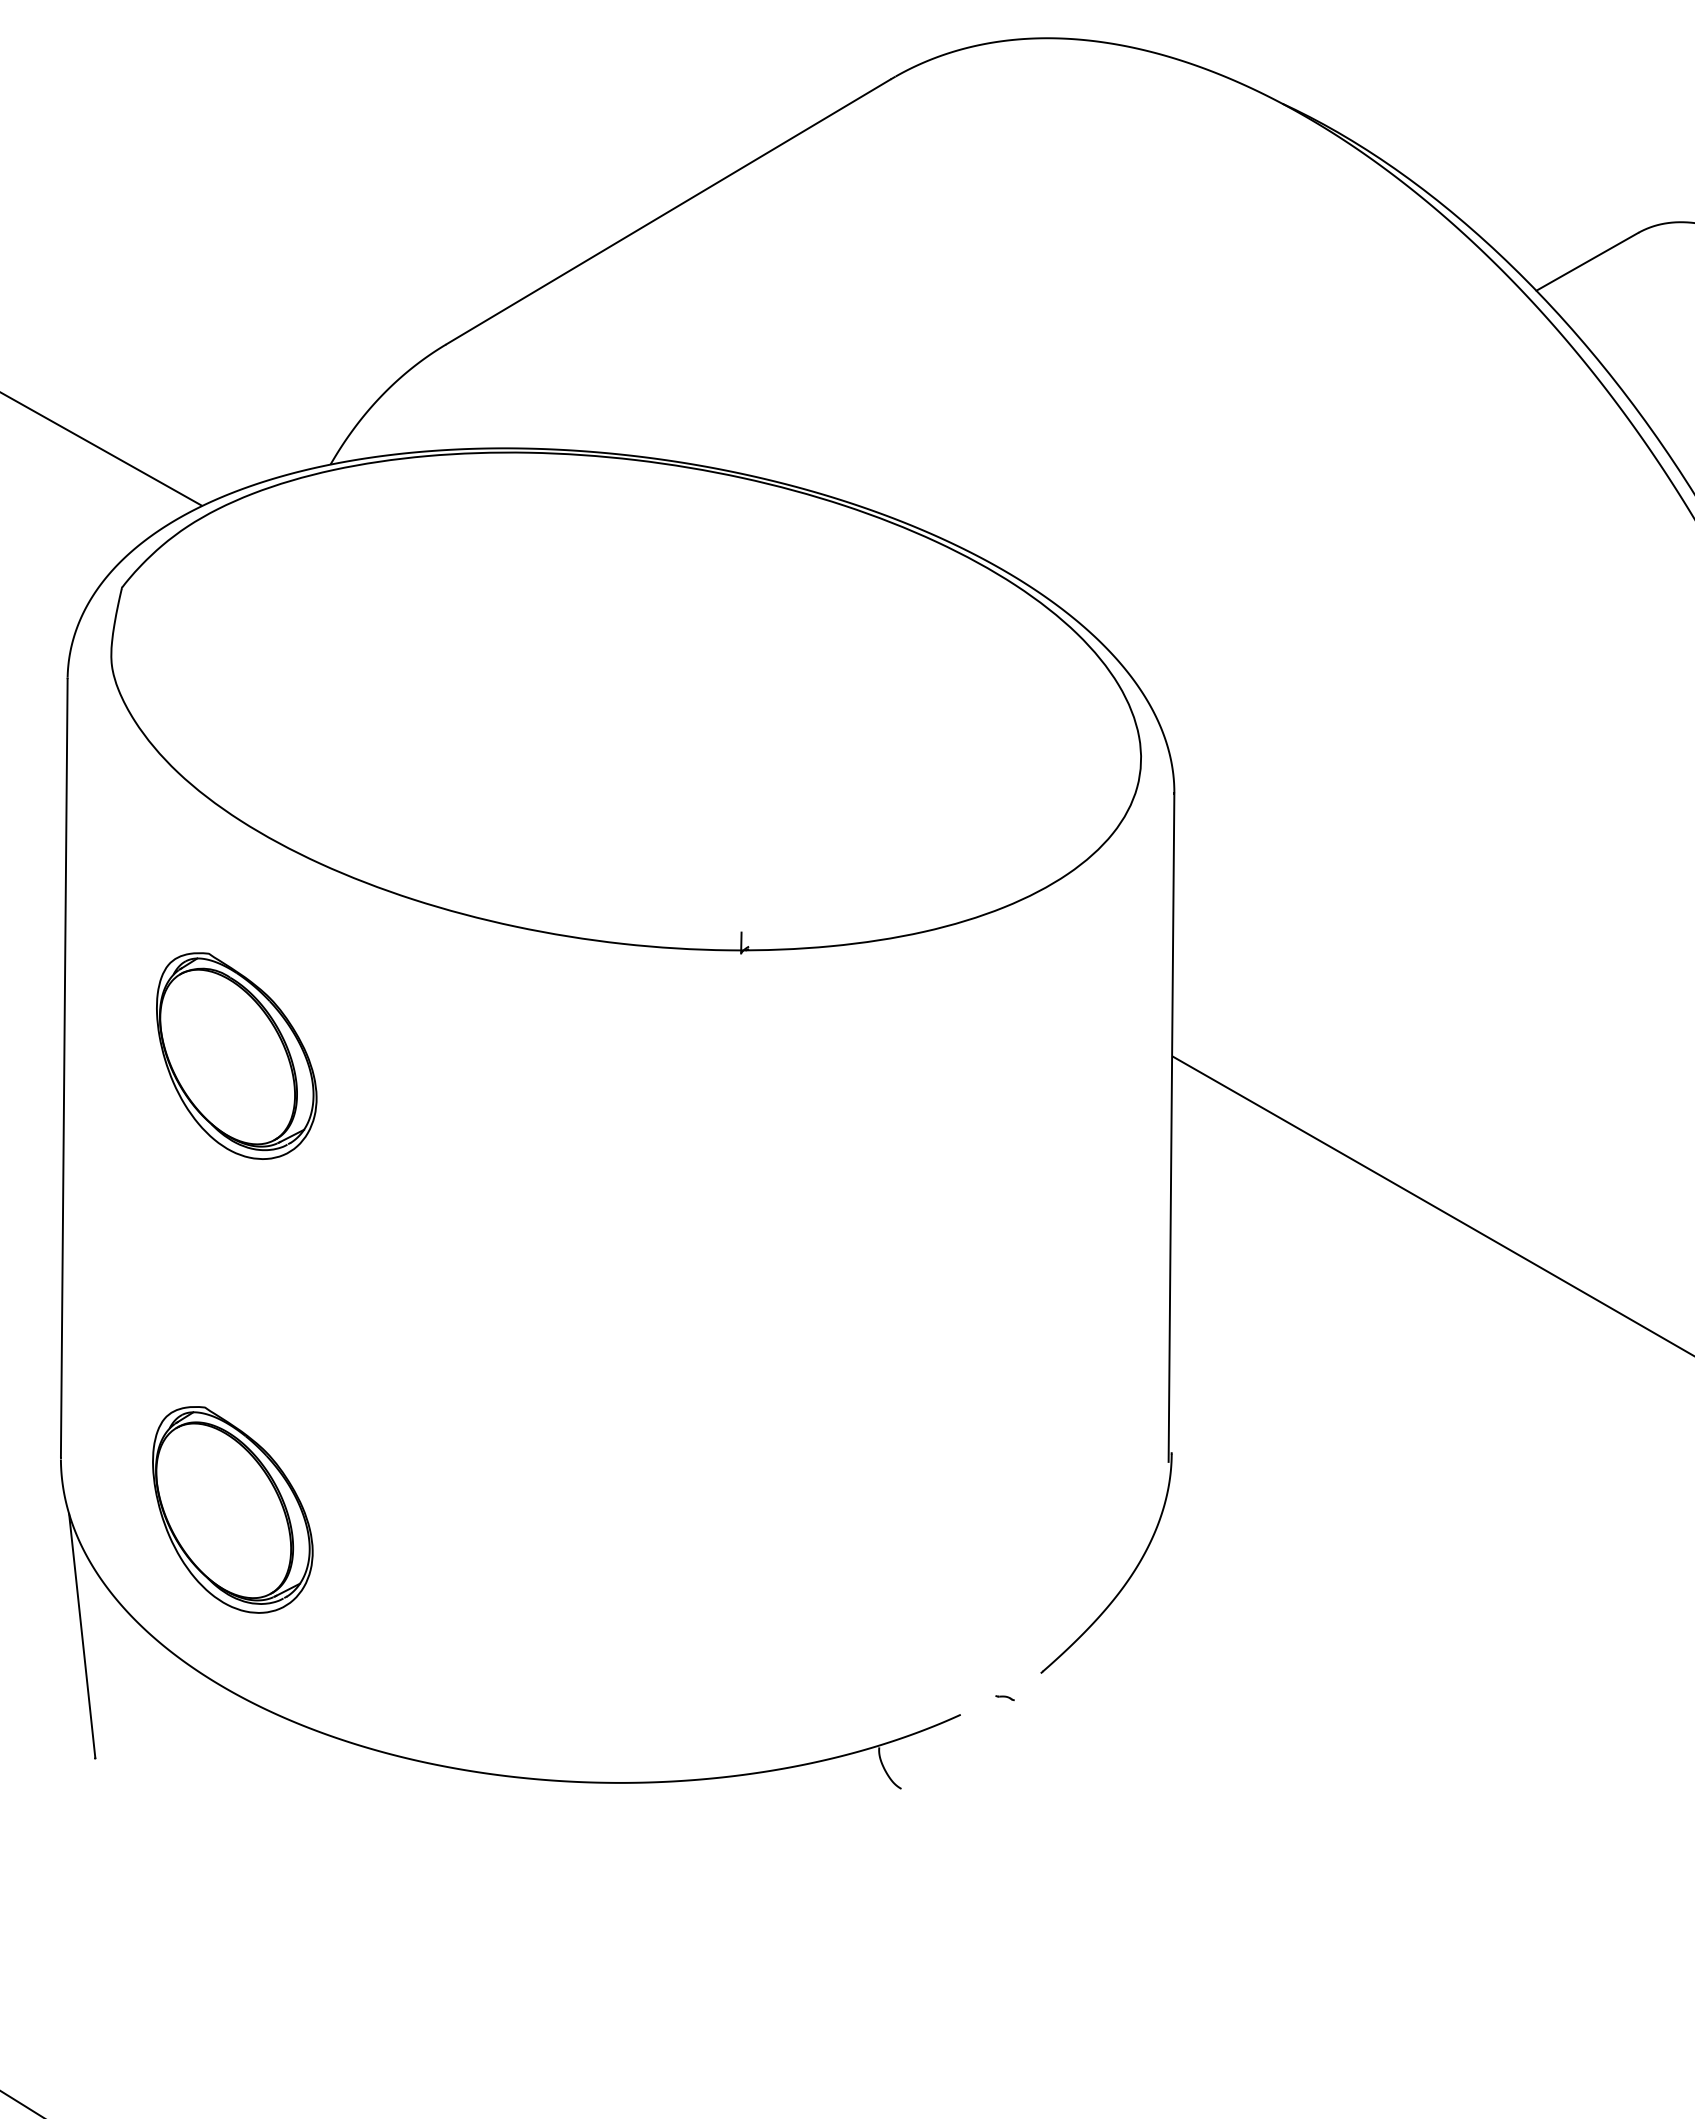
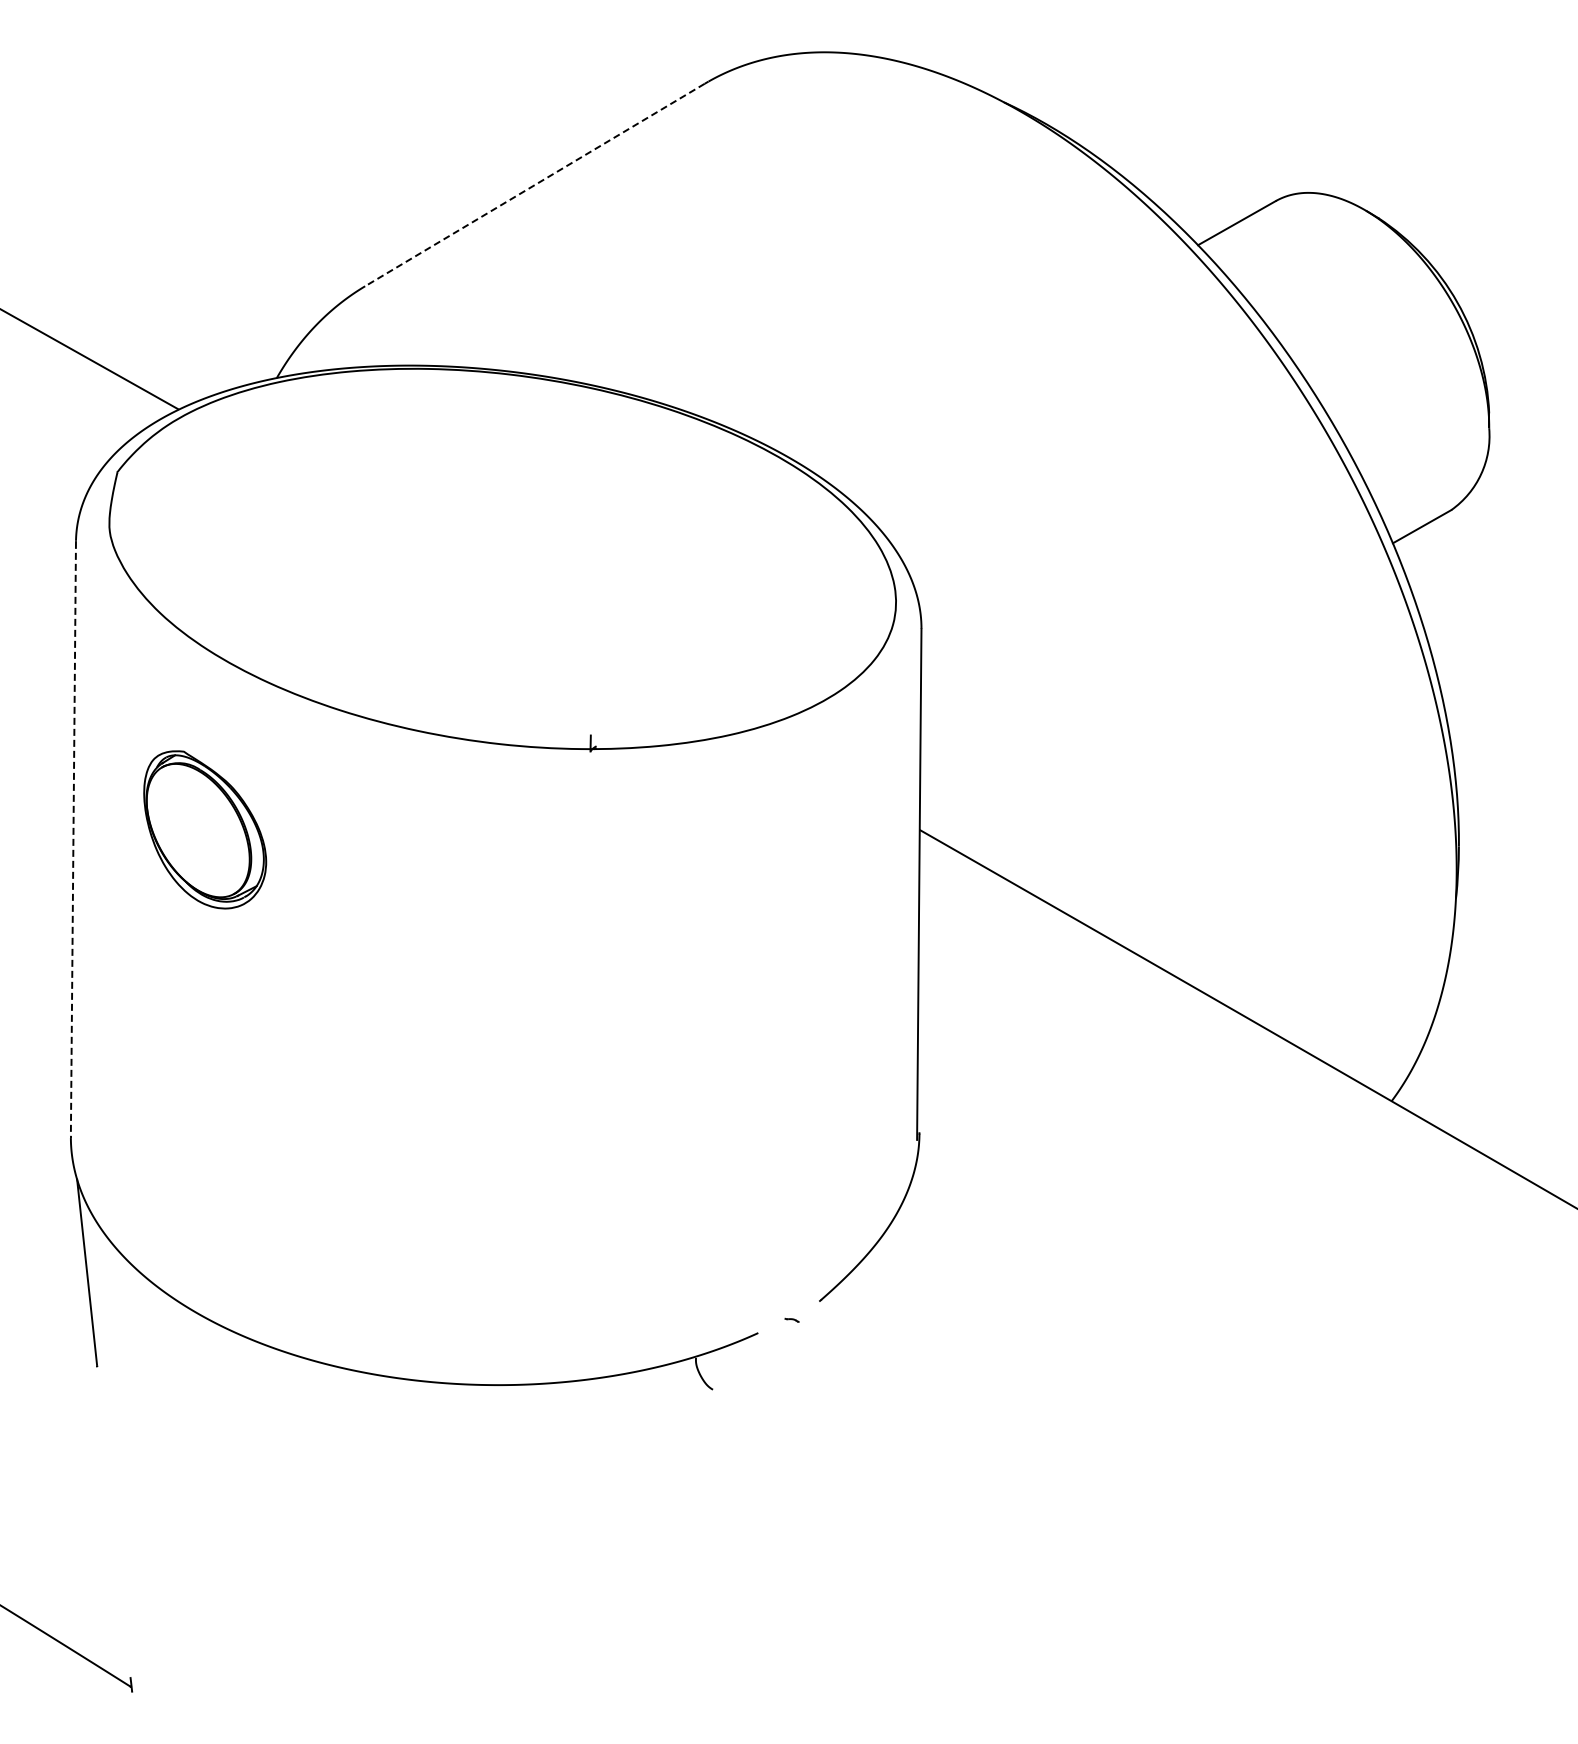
line: (667, 212) -> (534, 185), solid -> dashed
line: (64, 1068) -> (73, 839), solid -> dashed
part: (233, 1509) -> (202, 1176), removed

